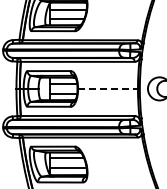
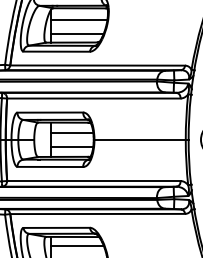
line: (109, 88) -> (142, 139), dashed -> solid

